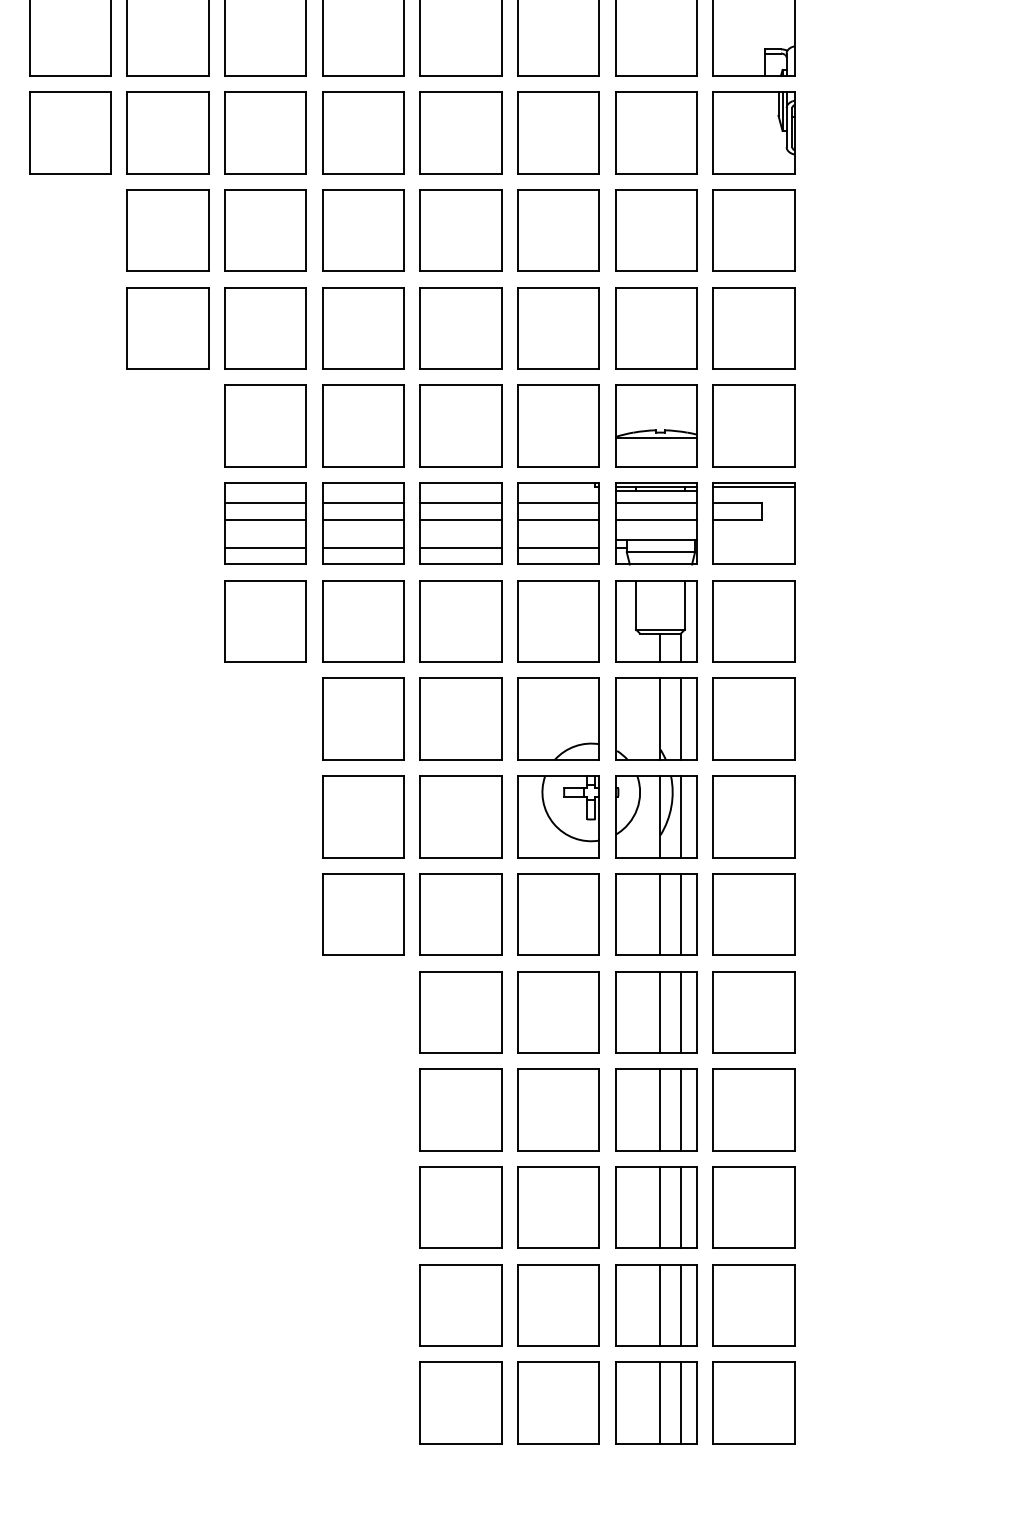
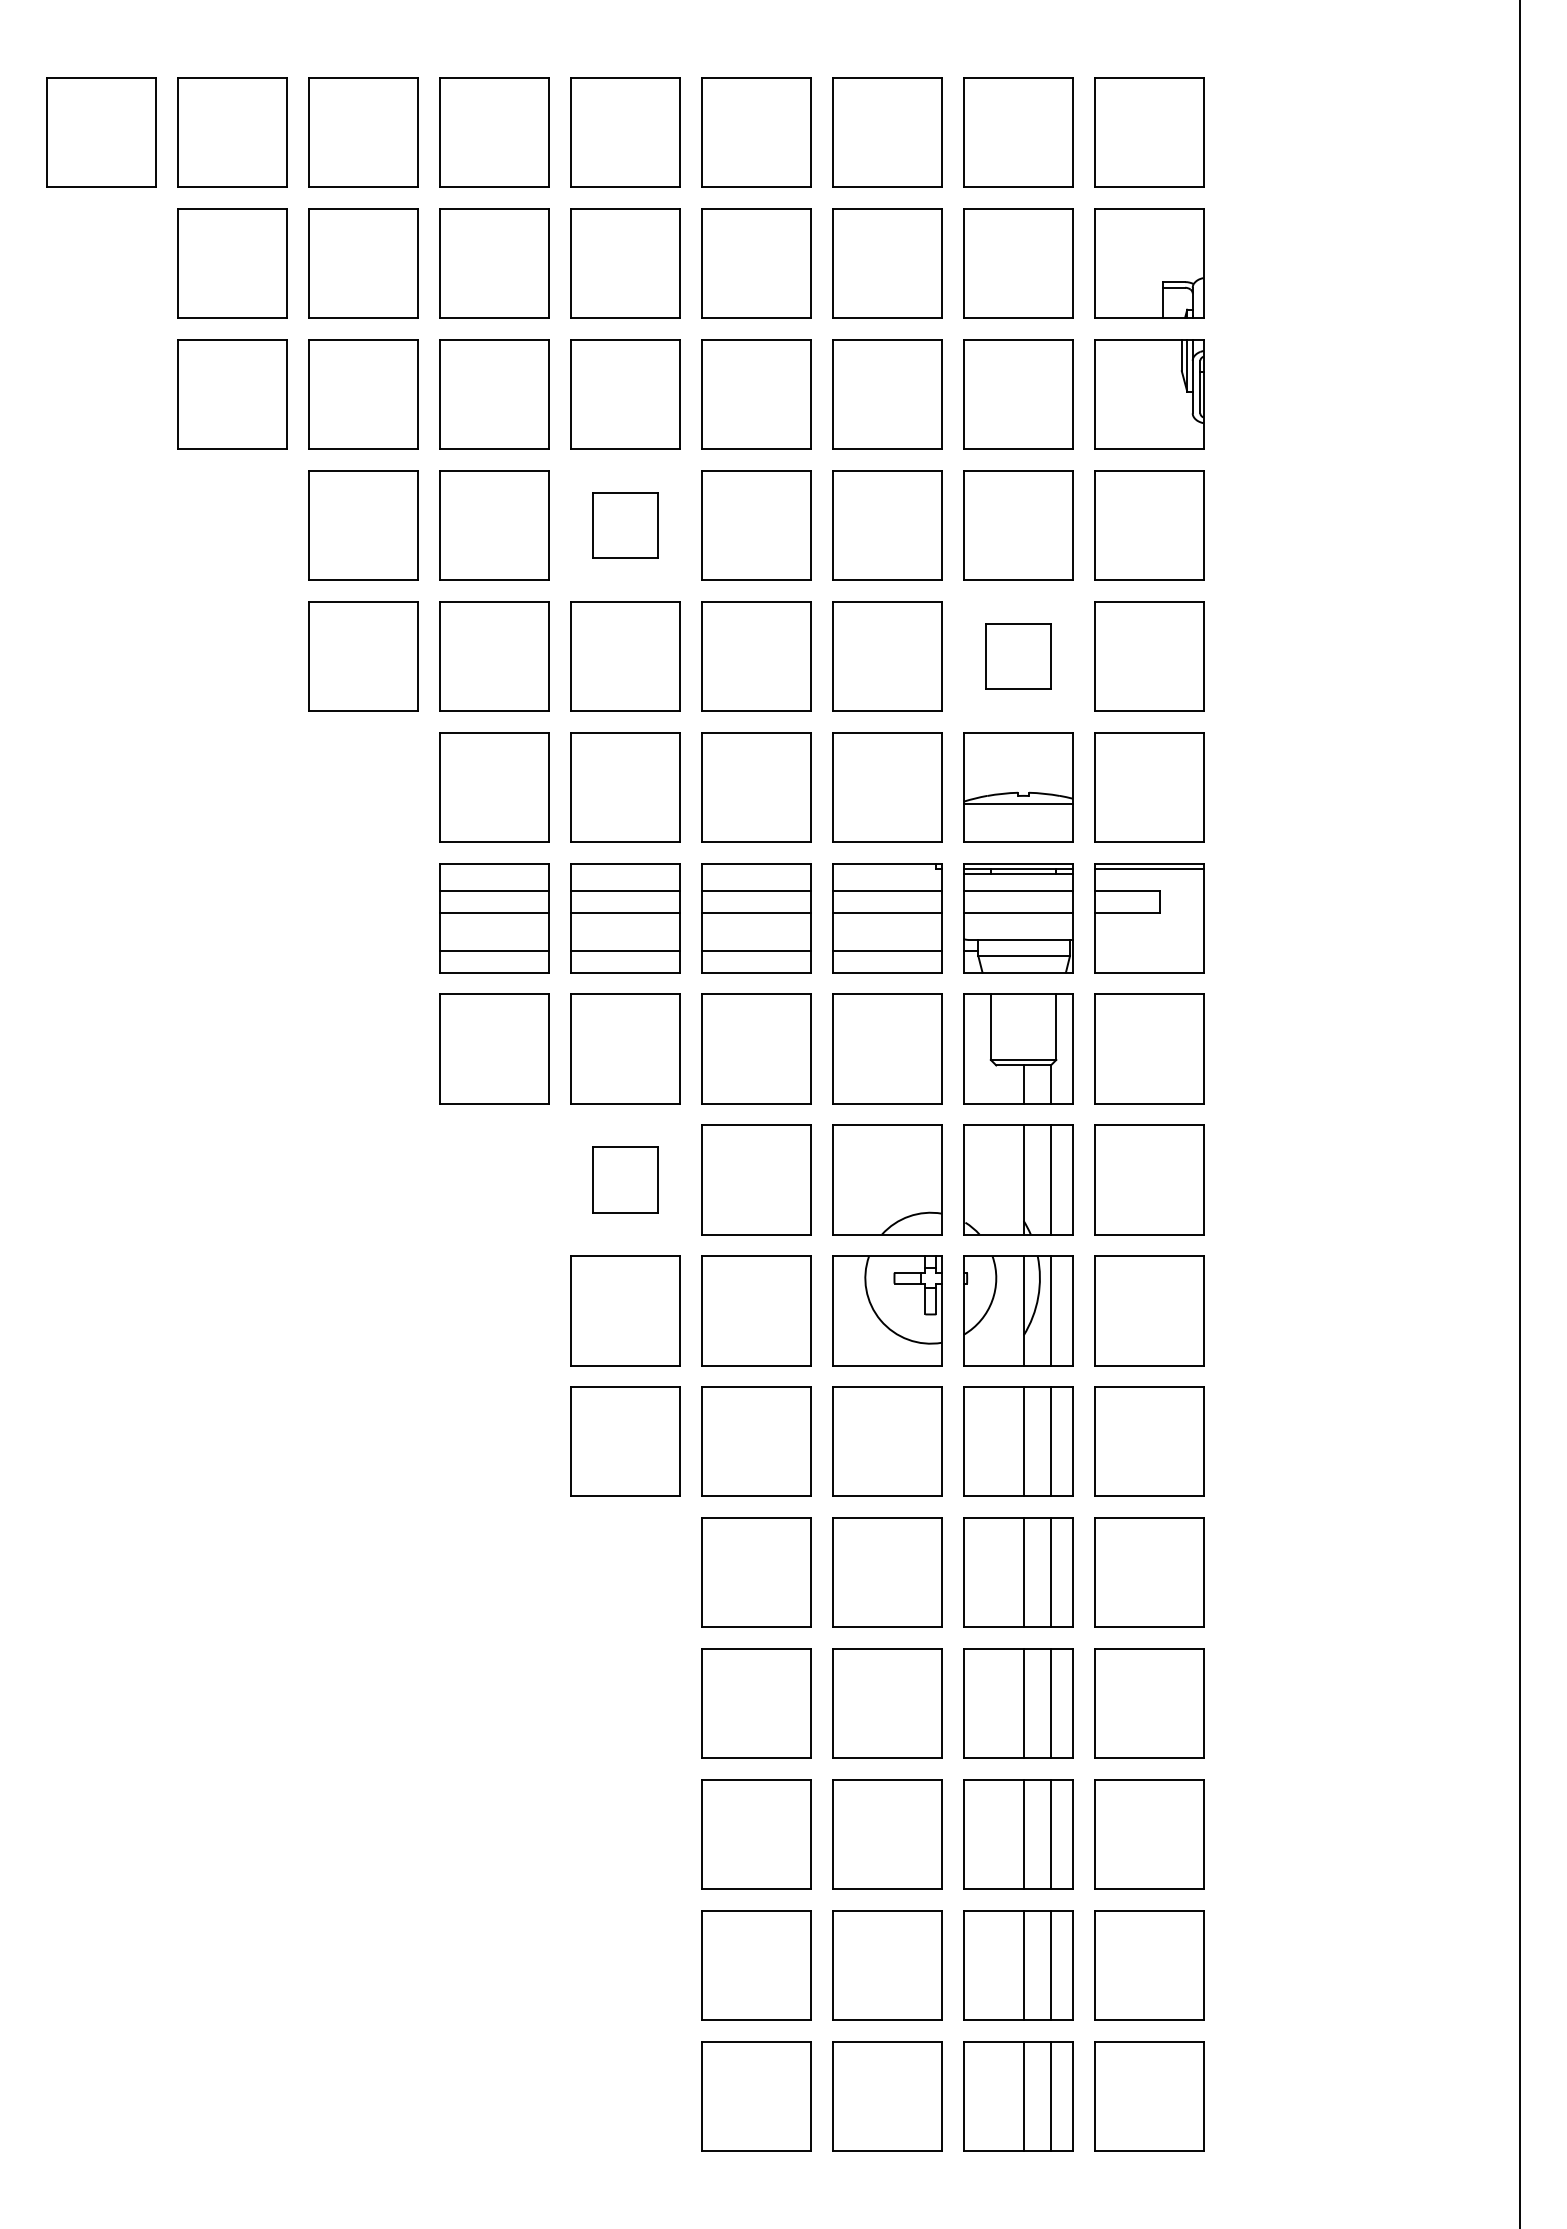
part: (363, 230) -> (625, 525), size x0.6
part: (656, 328) -> (1018, 656), size x0.6
part: (363, 718) -> (625, 1179), size x0.6

